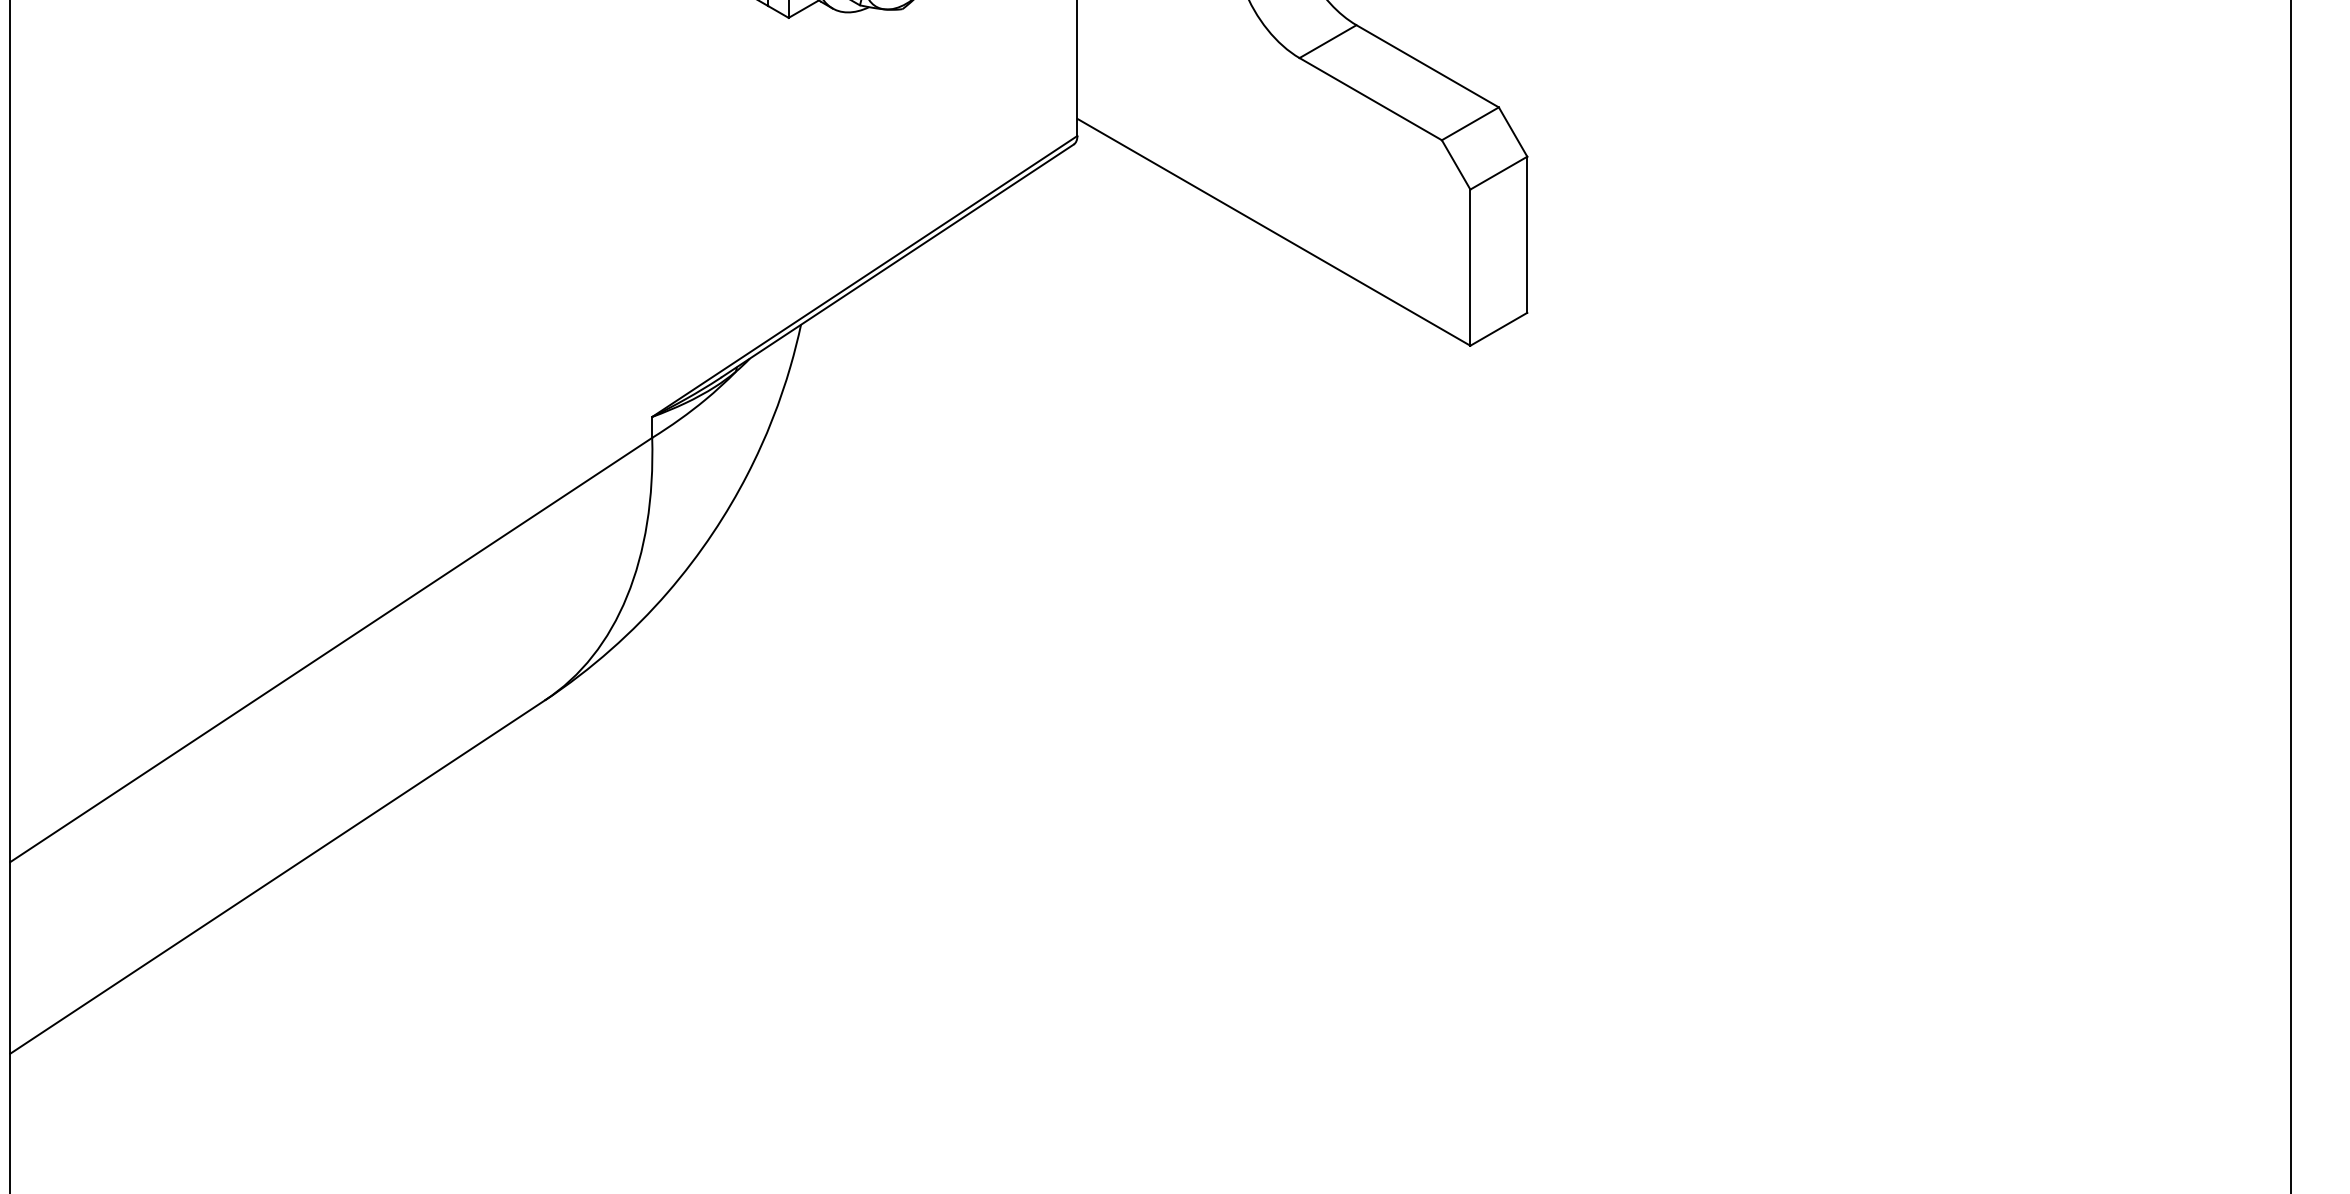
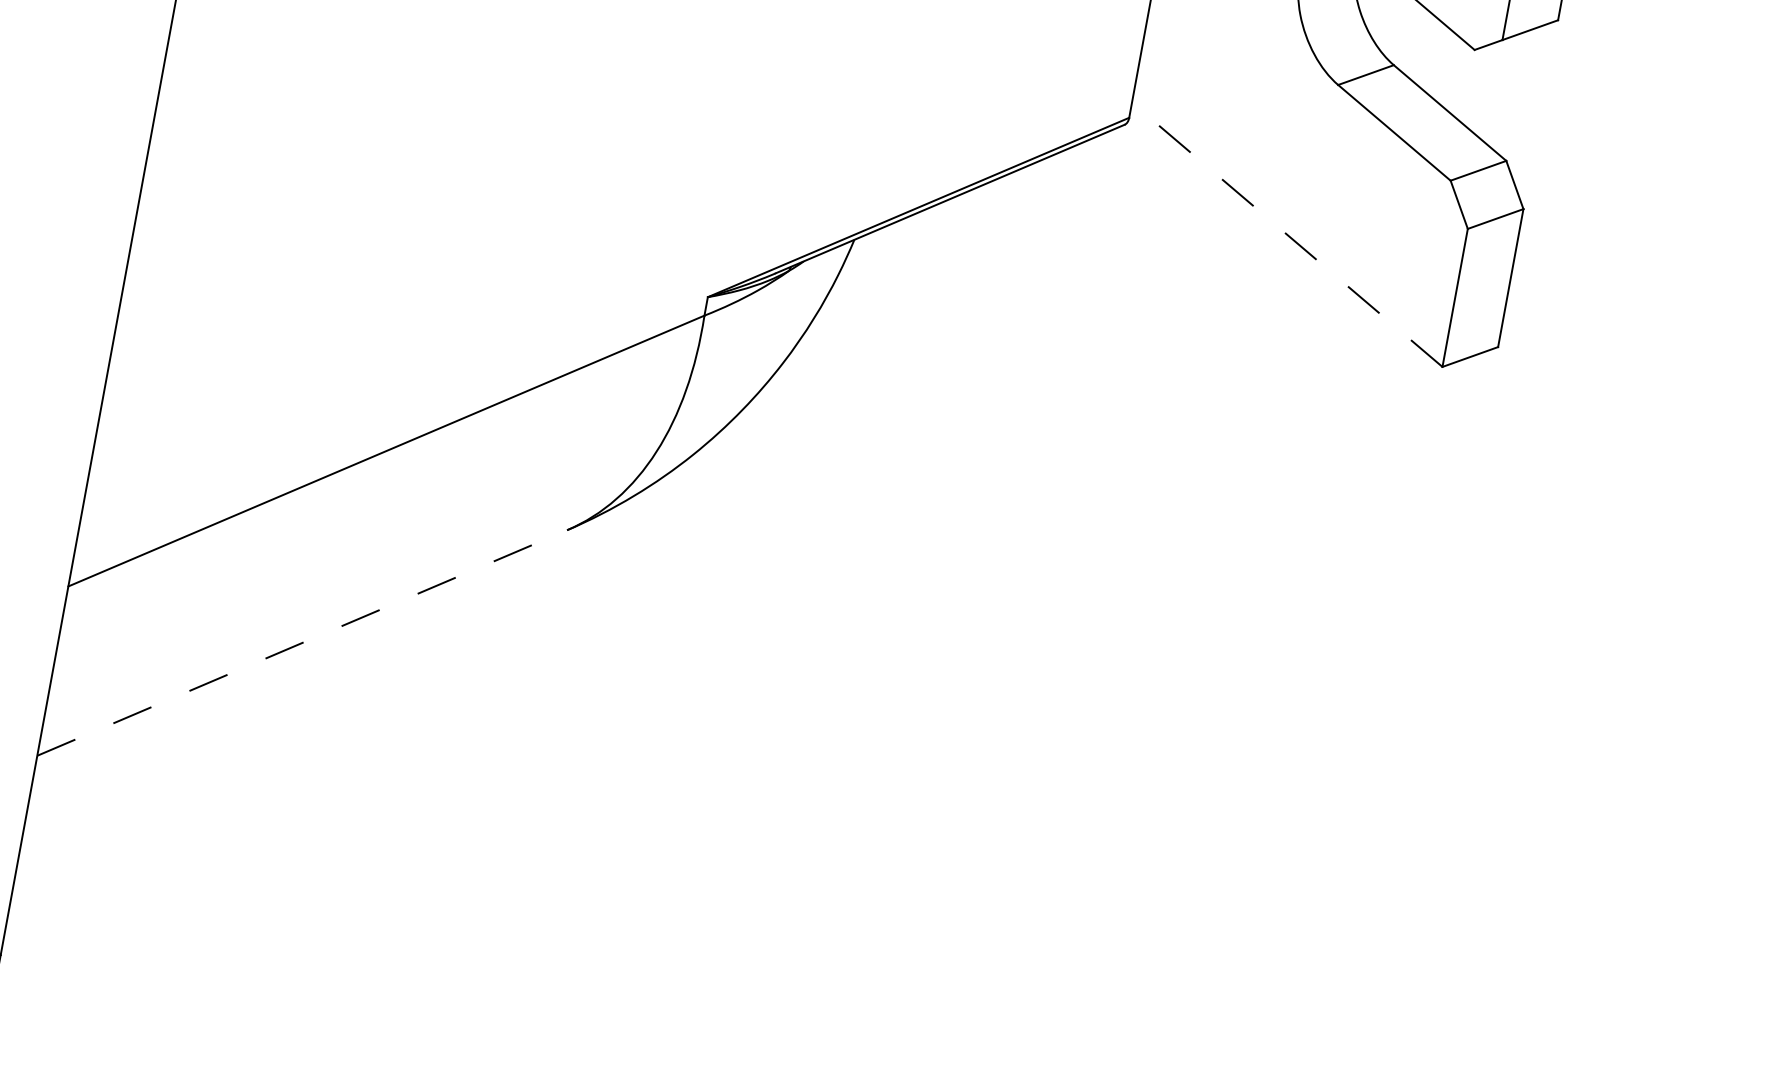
line: (1273, 232) -> (1286, 234), solid -> dashed
line: (278, 876) -> (303, 642), solid -> dashed

